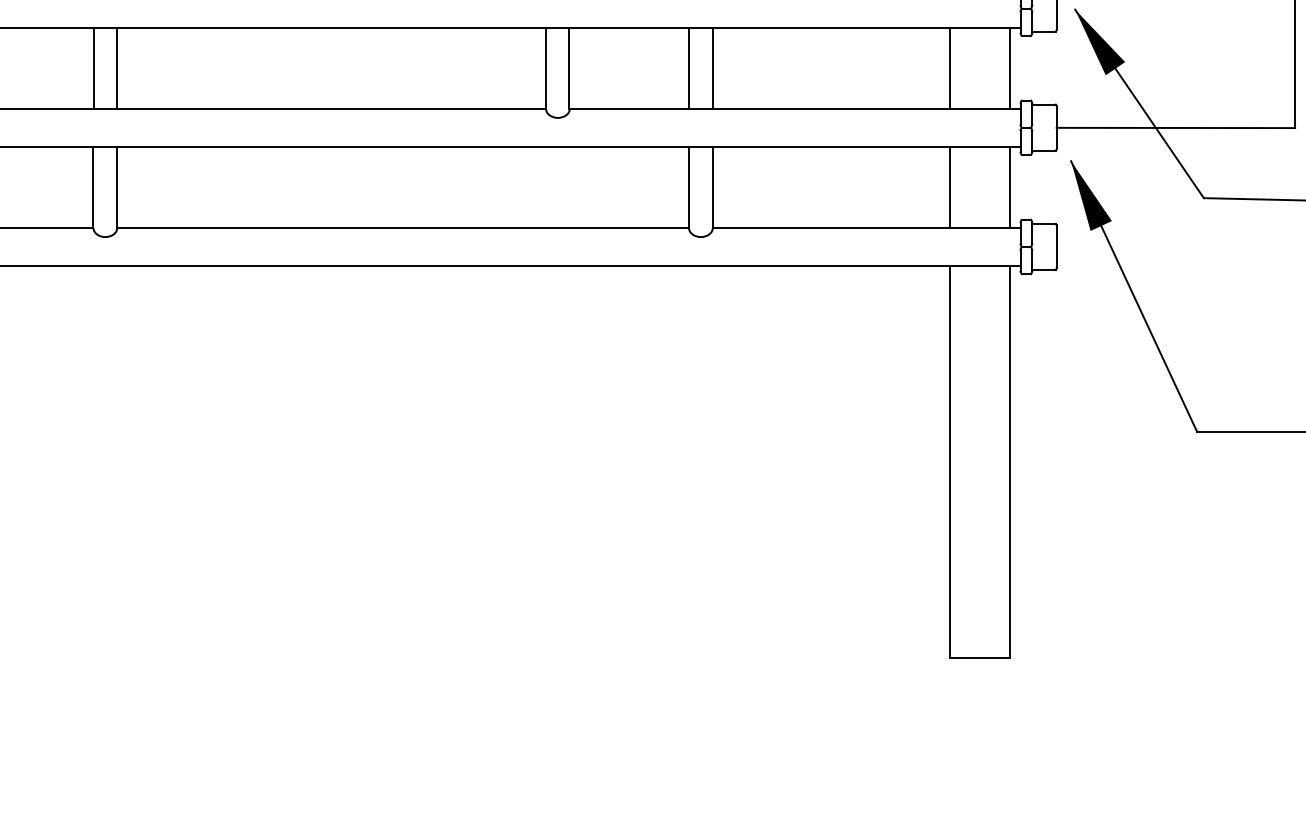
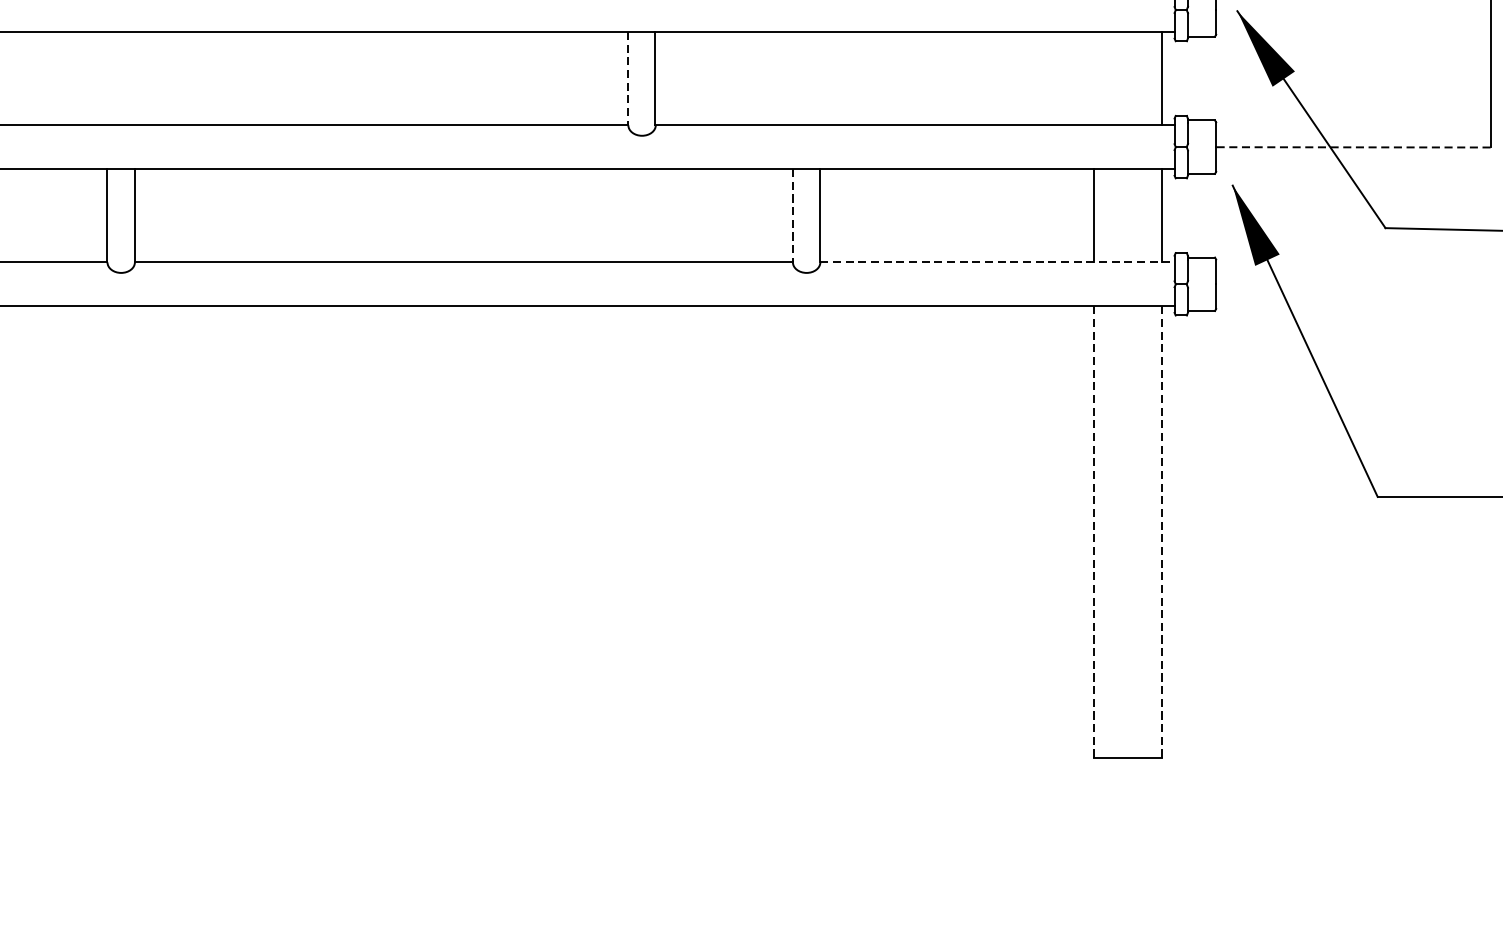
line: (93, 67) -> (107, 77), removed
line: (117, 67) -> (135, 77), removed
line: (688, 67) -> (792, 77), removed
line: (712, 67) -> (819, 77), removed
line: (950, 67) -> (1093, 77), removed
line: (545, 68) -> (627, 78), solid -> dashed
line: (1175, 127) -> (1352, 146), solid -> dashed
line: (688, 187) -> (792, 215), solid -> dashed
line: (866, 227) -> (997, 261), solid -> dashed
line: (950, 462) -> (1093, 532), solid -> dashed
line: (1009, 462) -> (1161, 532), solid -> dashed

